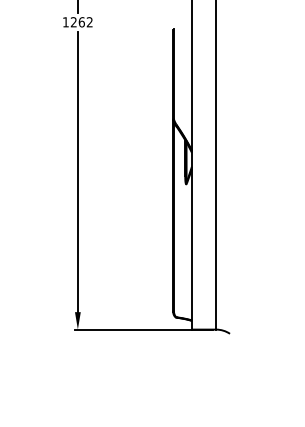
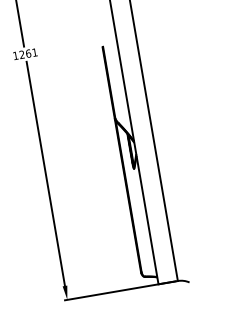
text: (89, 22) -> (34, 52), 1262 -> 1261

